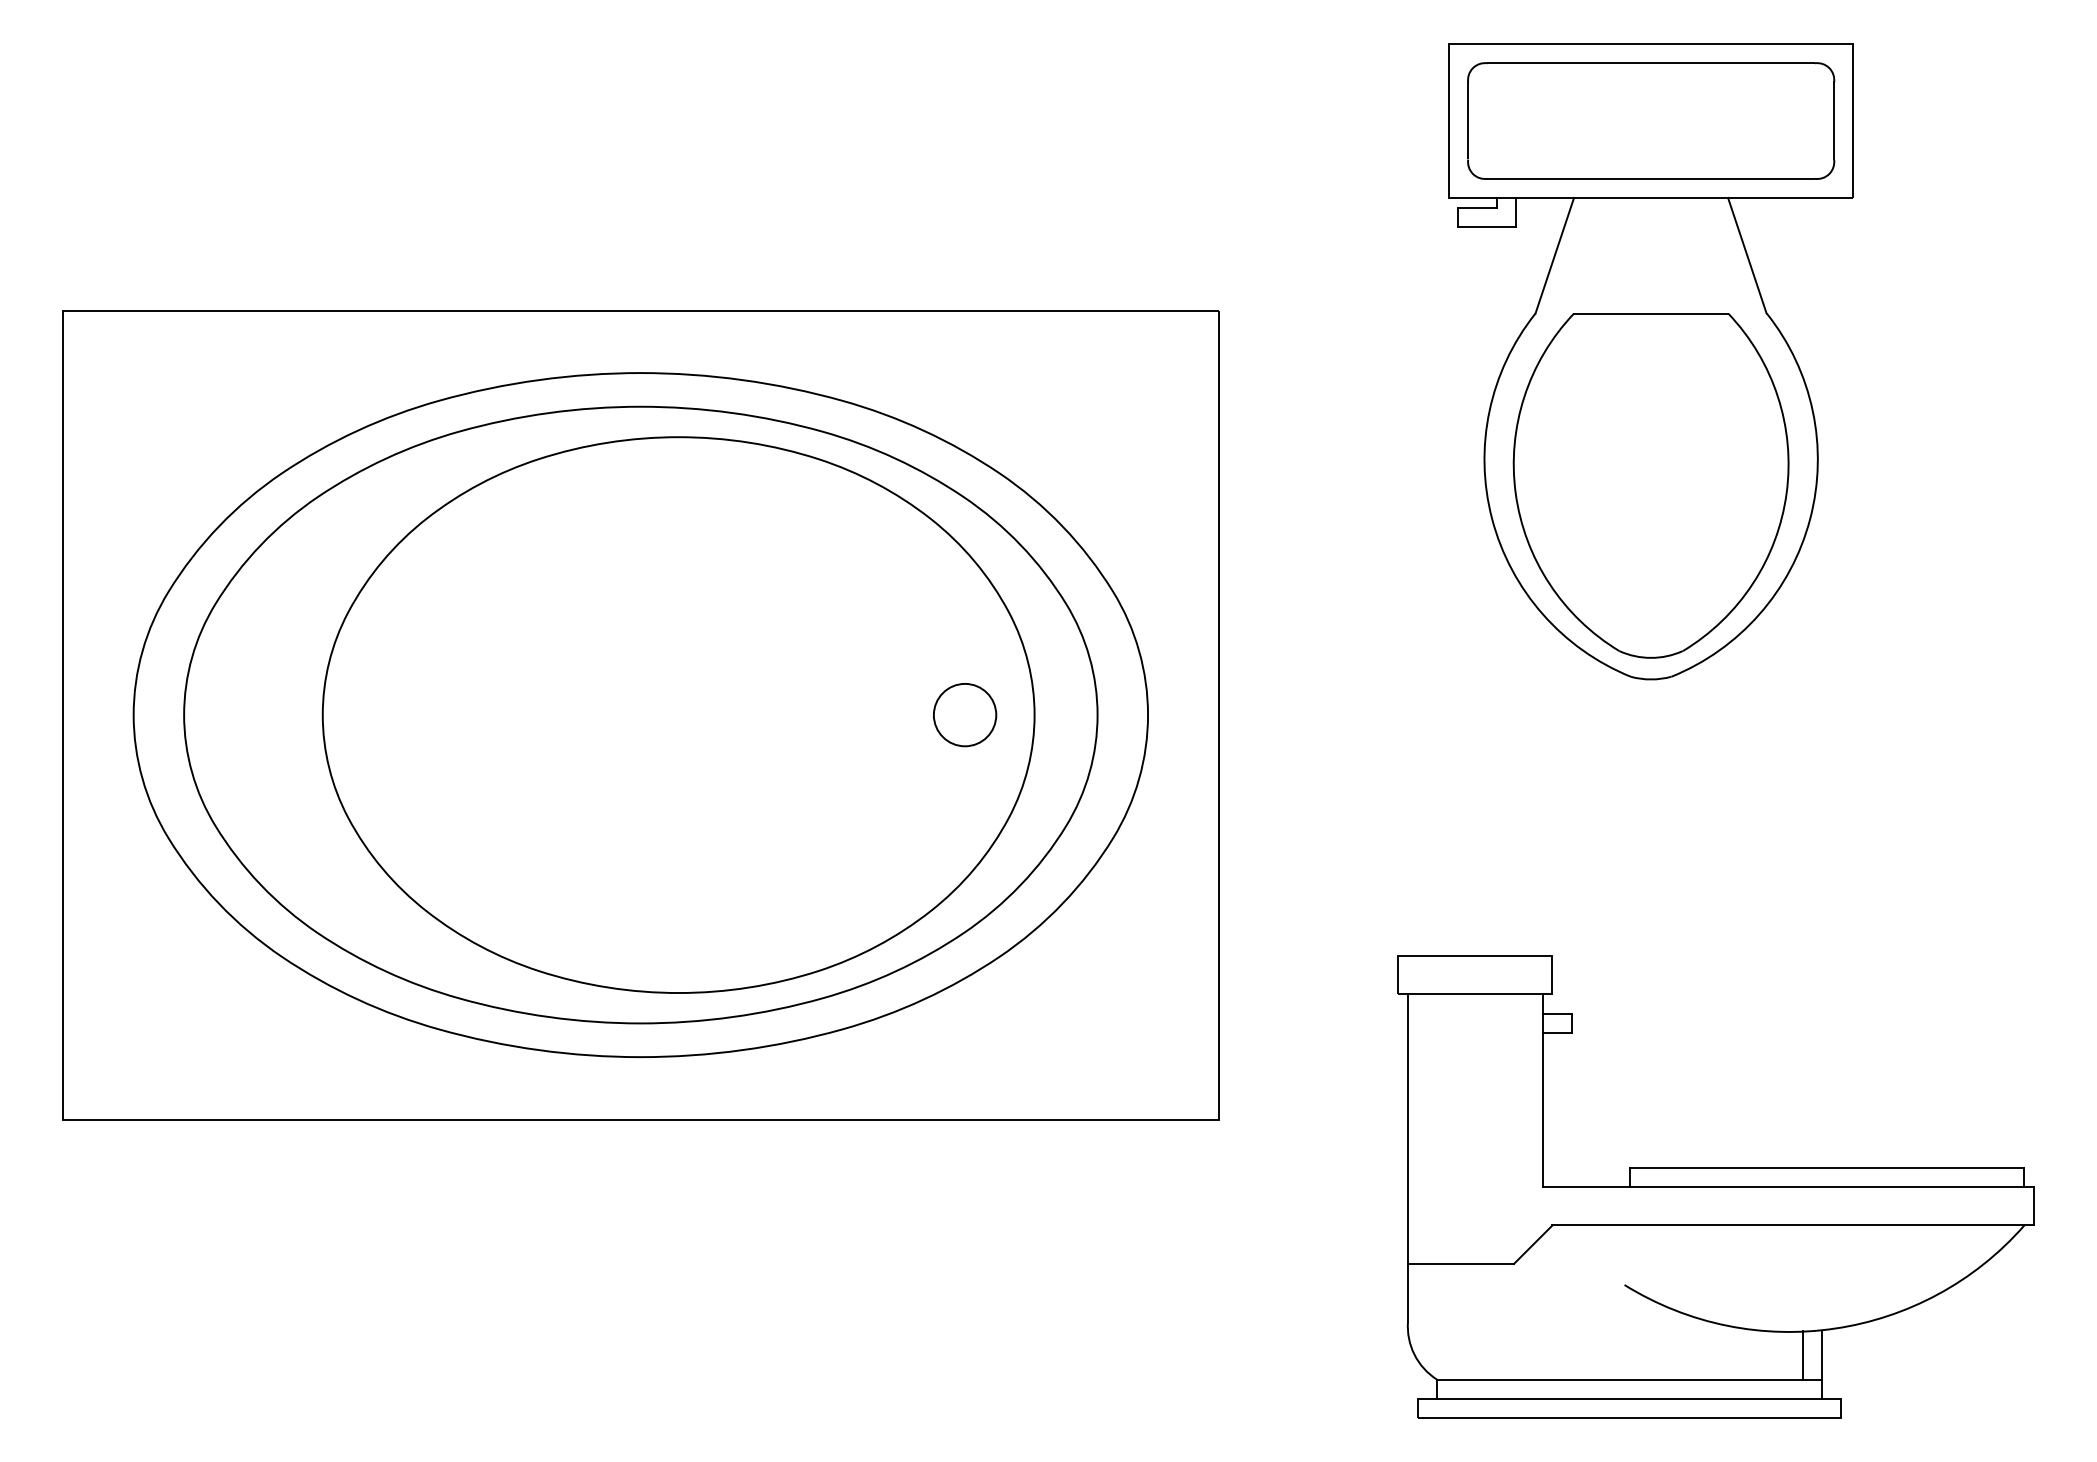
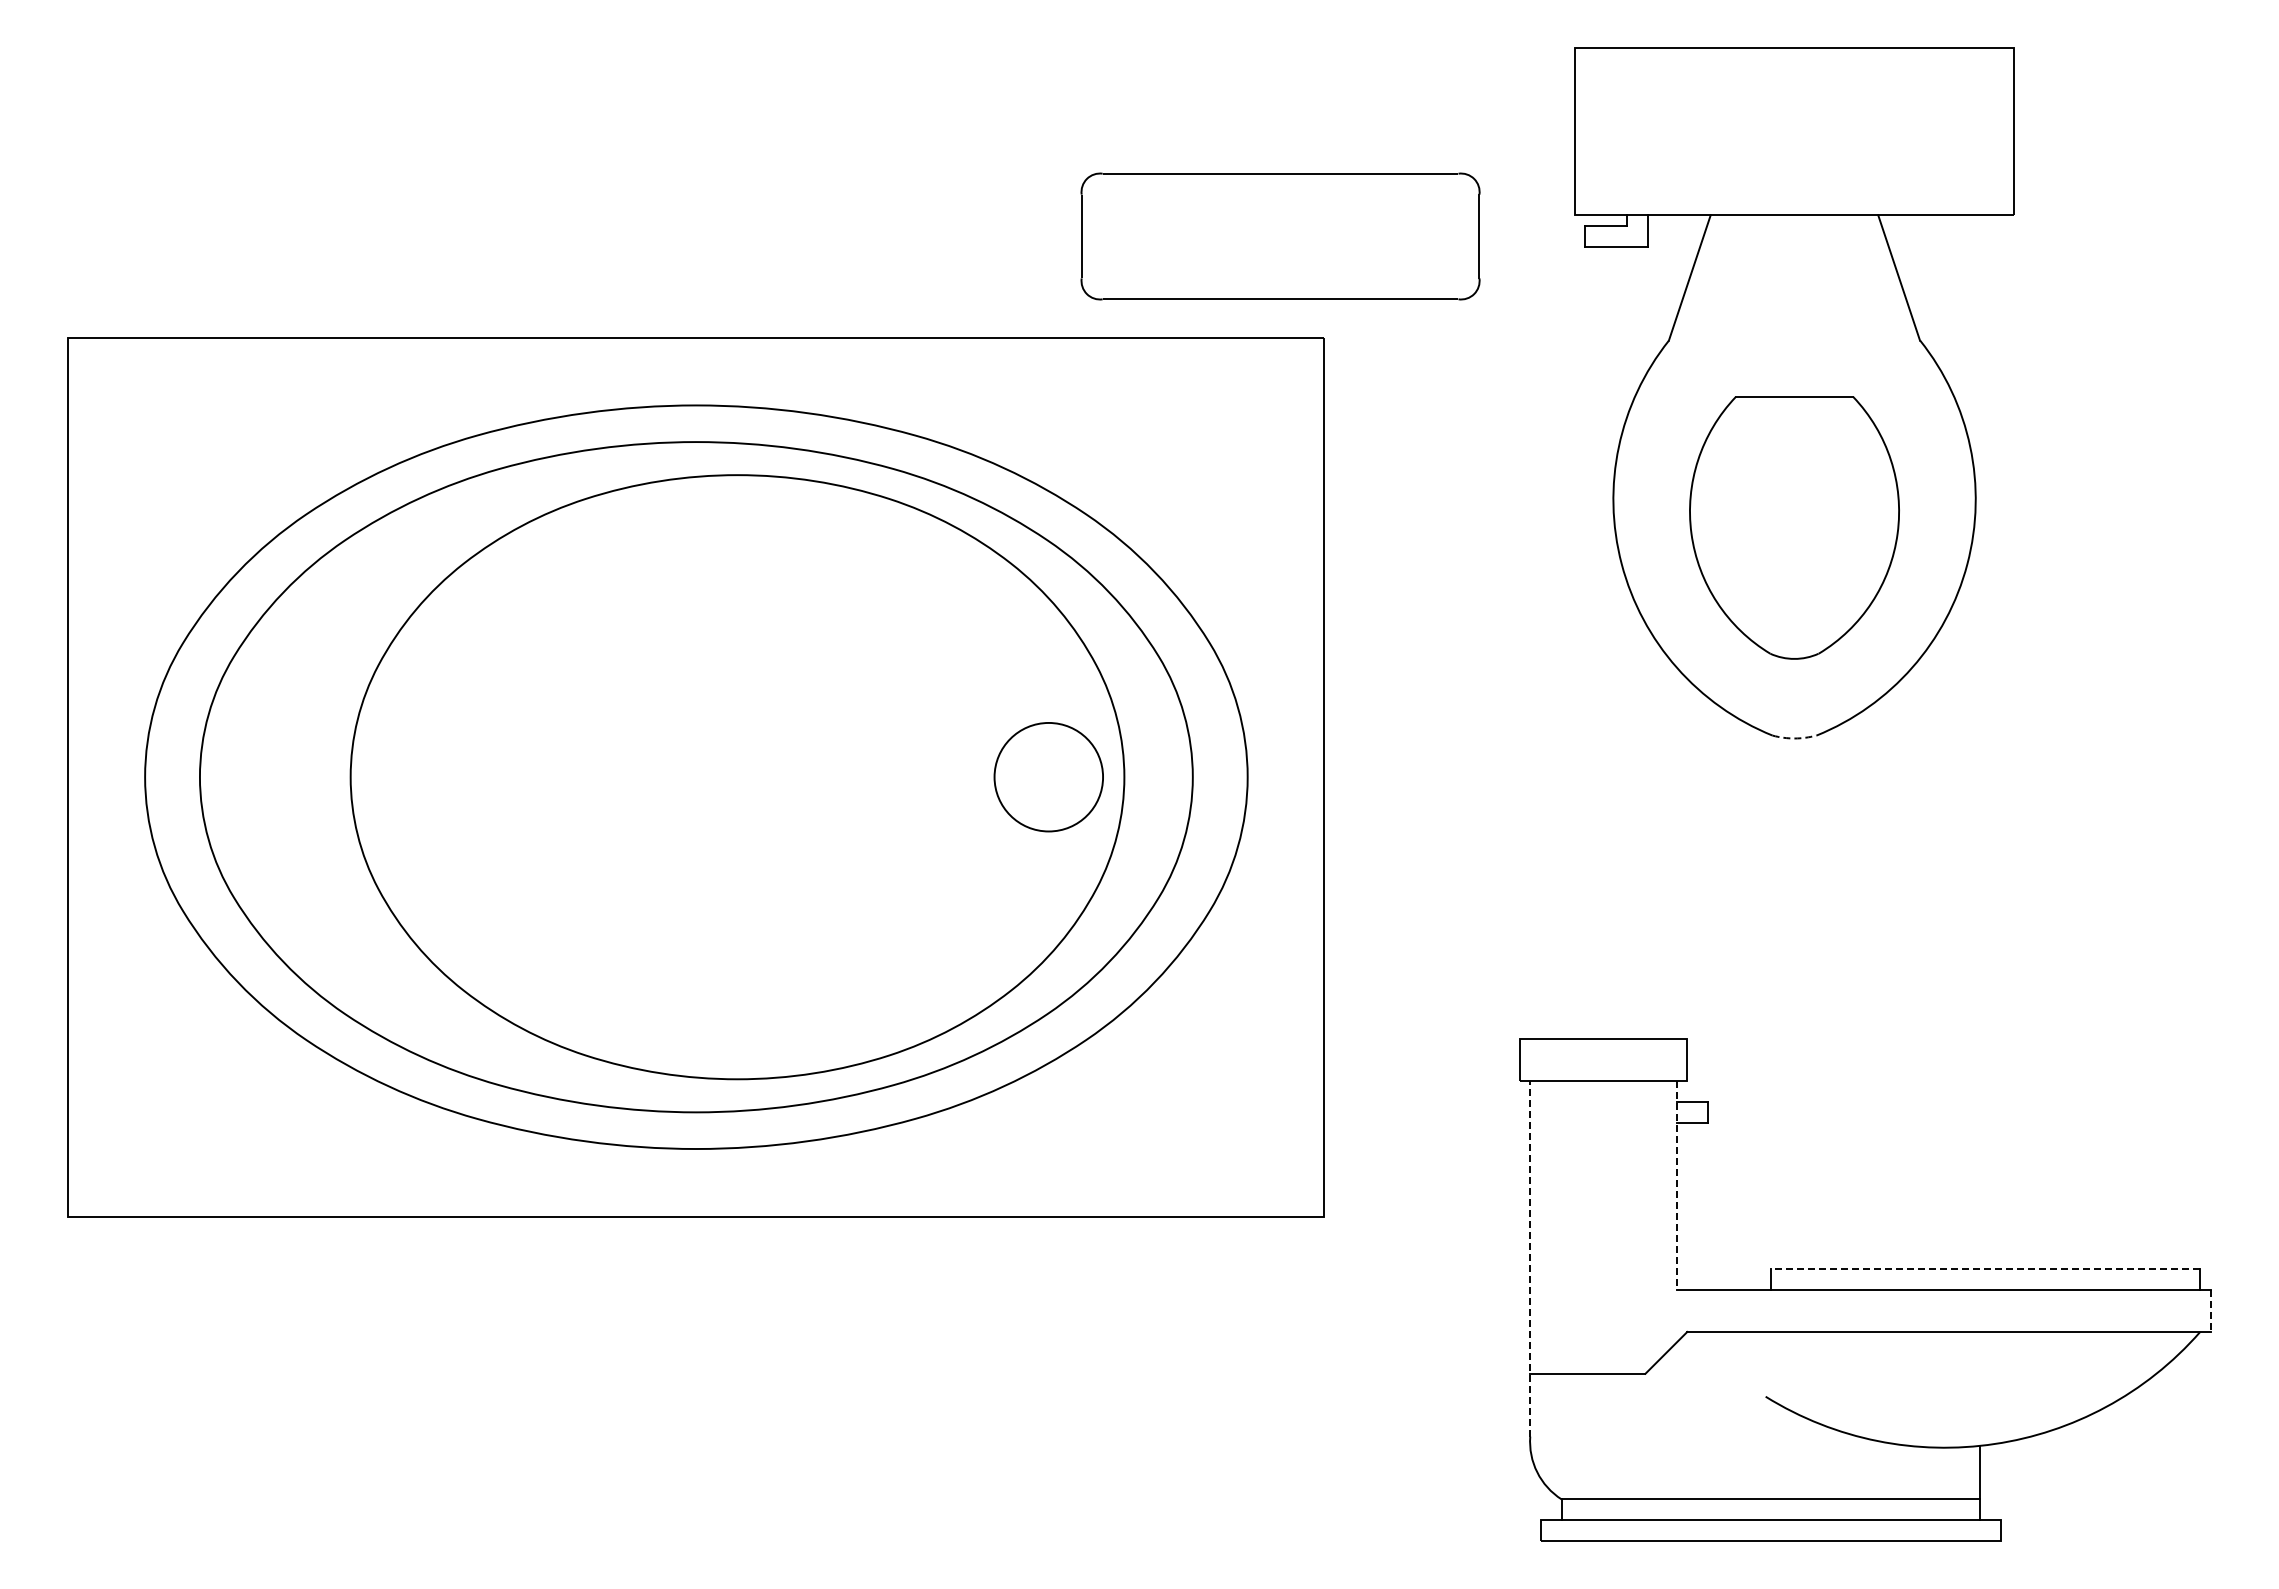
part: (1651, 121) -> (1280, 236), moved
part: (1651, 485) -> (1794, 527), size x0.7
arc: (1651, 679) -> (1794, 738), solid -> dashed
circle: (964, 715) -> (1048, 777), size x1.6
line: (1542, 1090) -> (1676, 1185), solid -> dashed
line: (1408, 1157) -> (1530, 1258), solid -> dashed
line: (1826, 1168) -> (1985, 1269), solid -> dashed
line: (2033, 1206) -> (2210, 1311), solid -> dashed
line: (1802, 1355) -> (1959, 1473), removed

